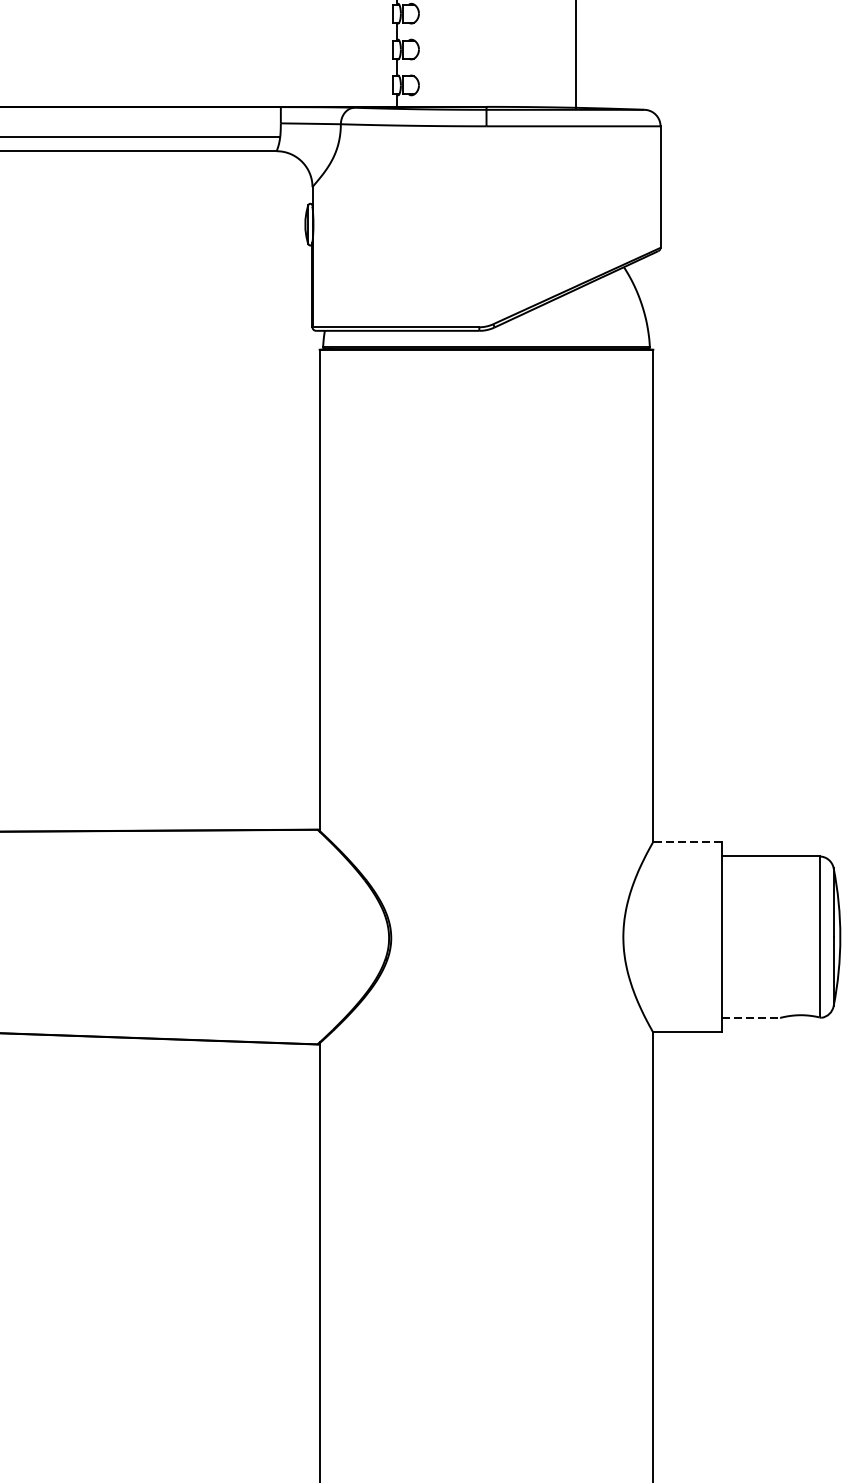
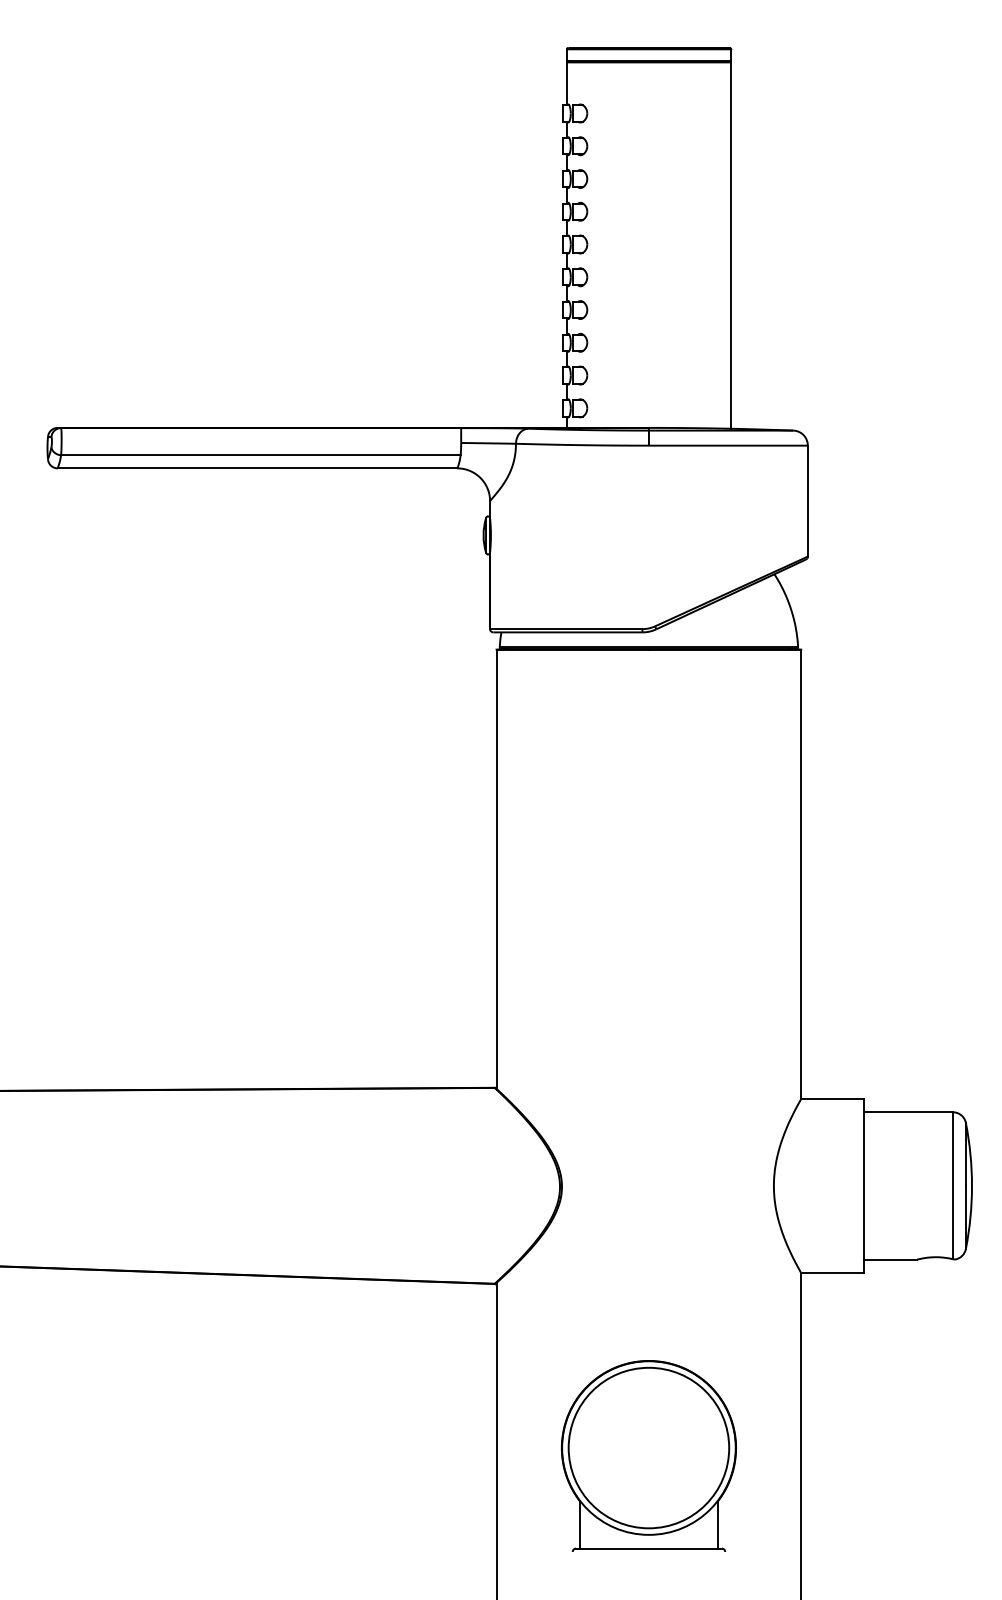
line: (686, 842) -> (831, 1099), dashed -> solid
line: (751, 1017) -> (890, 1259), dashed -> solid
part: (486, 1232) -> (648, 1455), added

